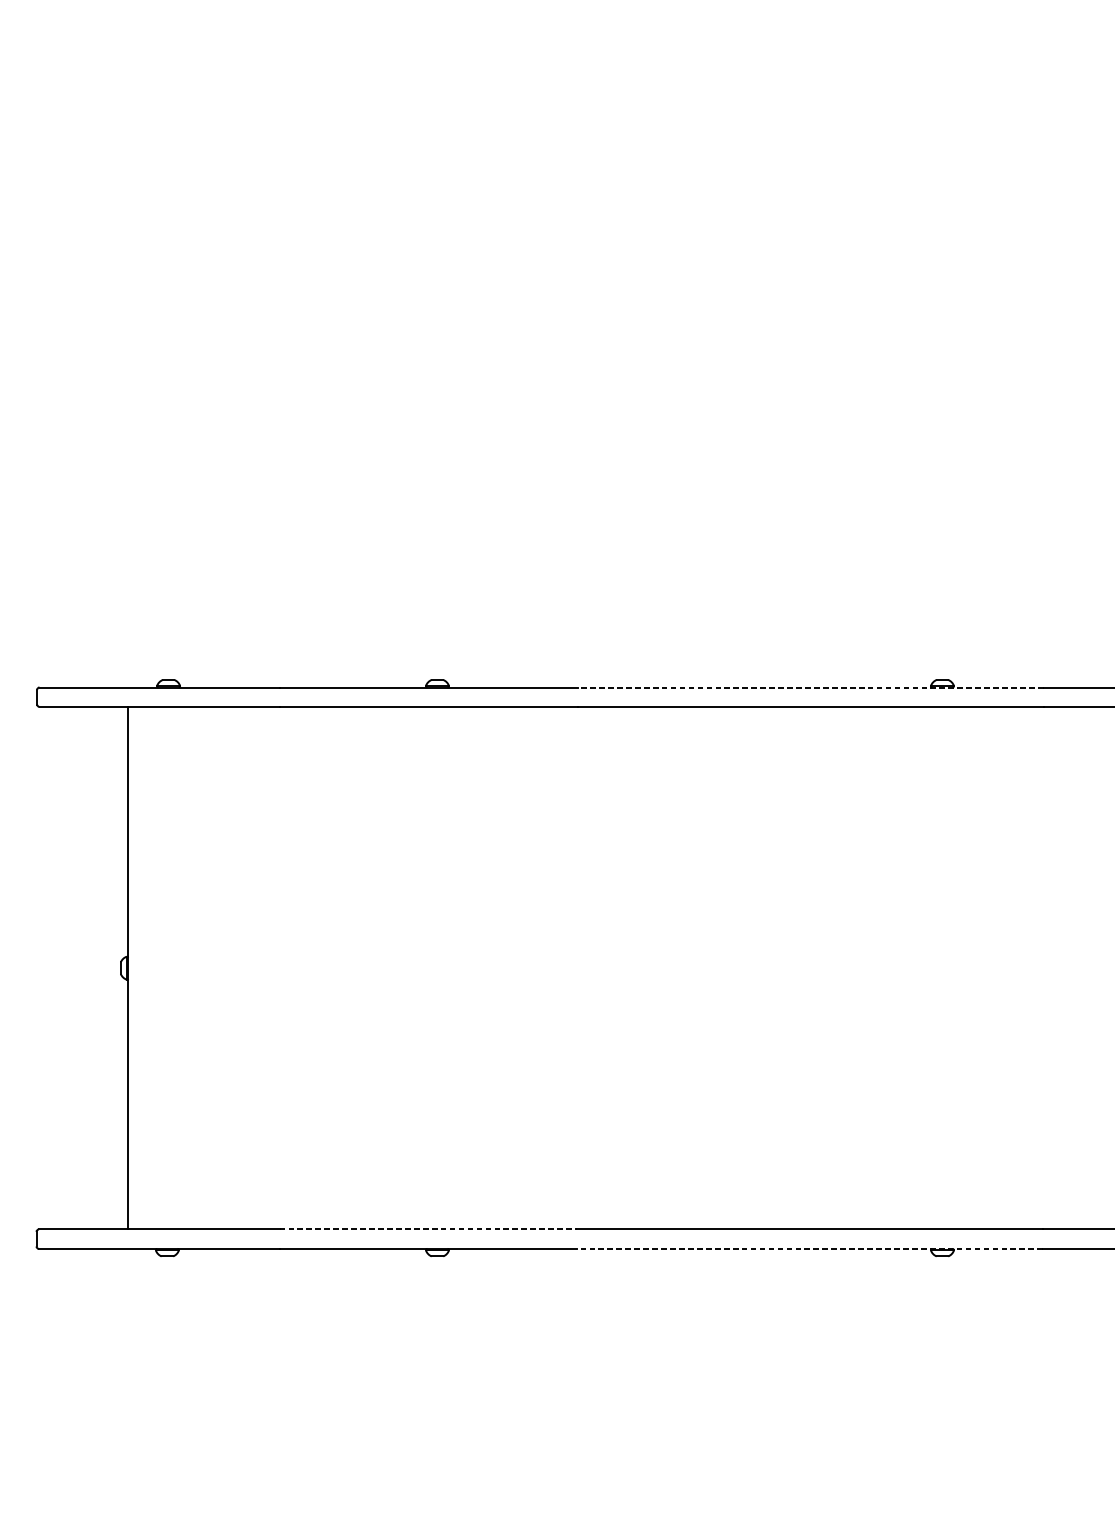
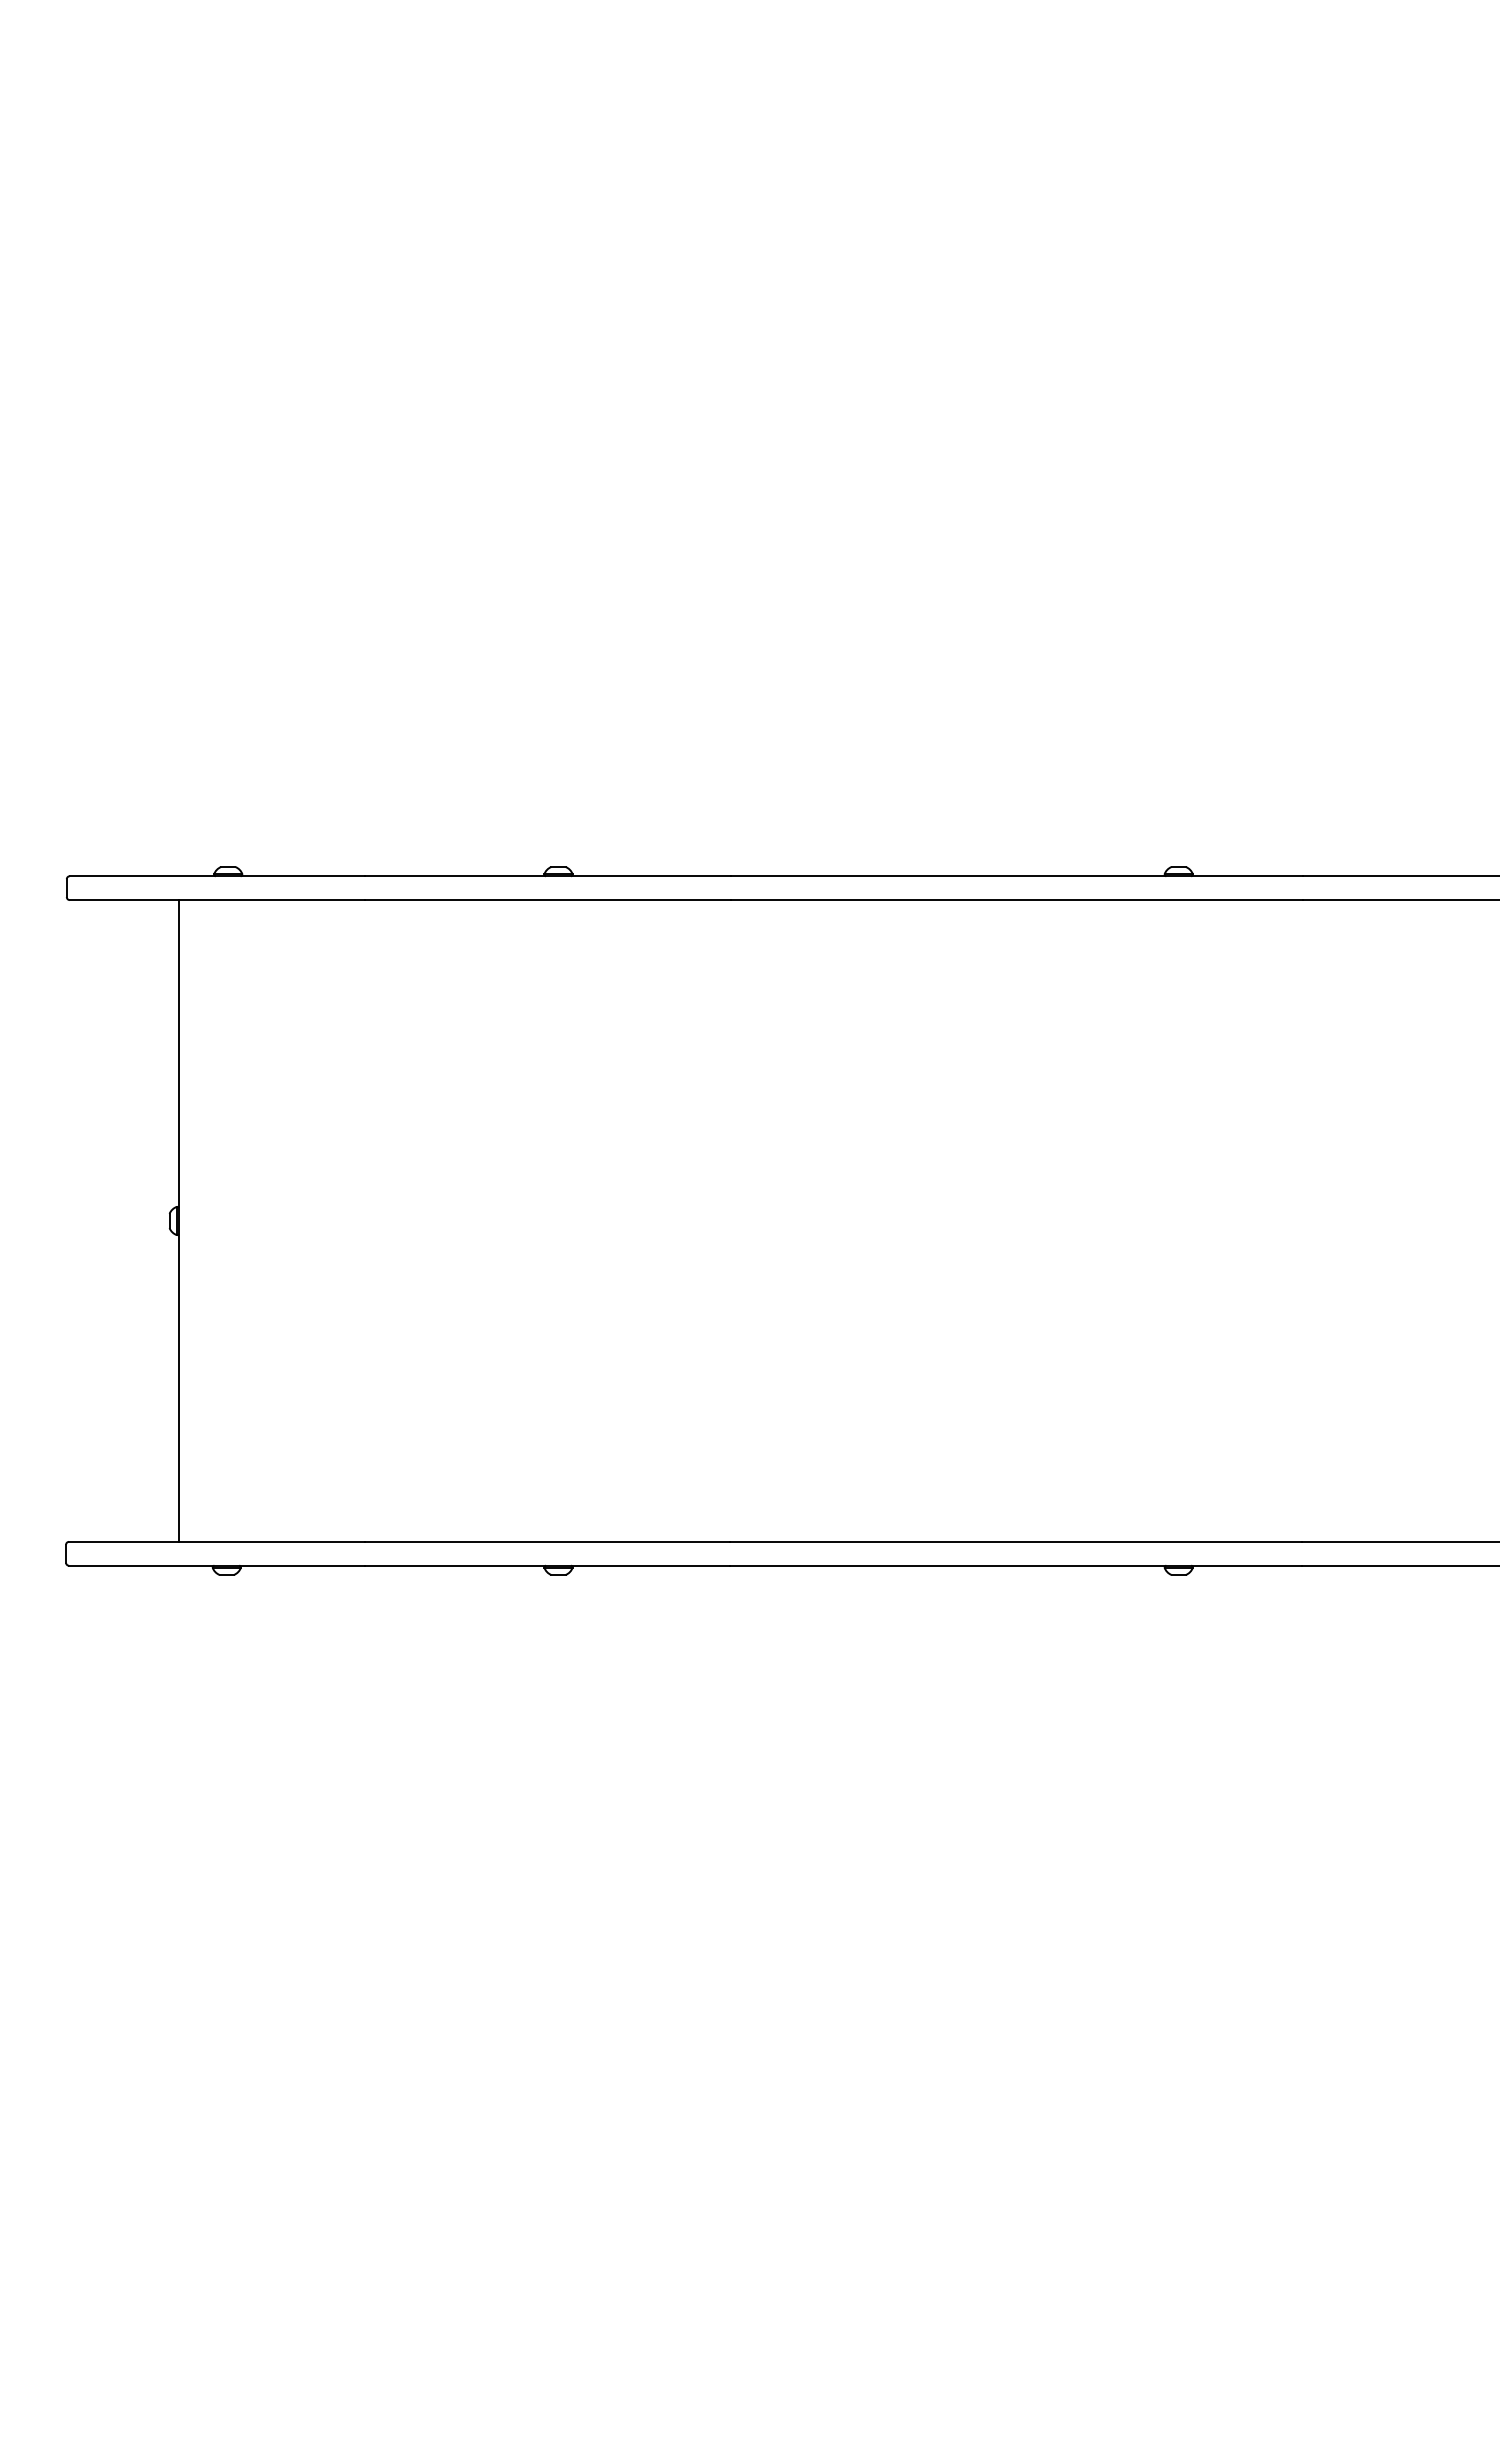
line: (810, 687) -> (1016, 876), dashed -> solid
line: (428, 1229) -> (547, 1541), dashed -> solid
line: (809, 1248) -> (1015, 1565), dashed -> solid

